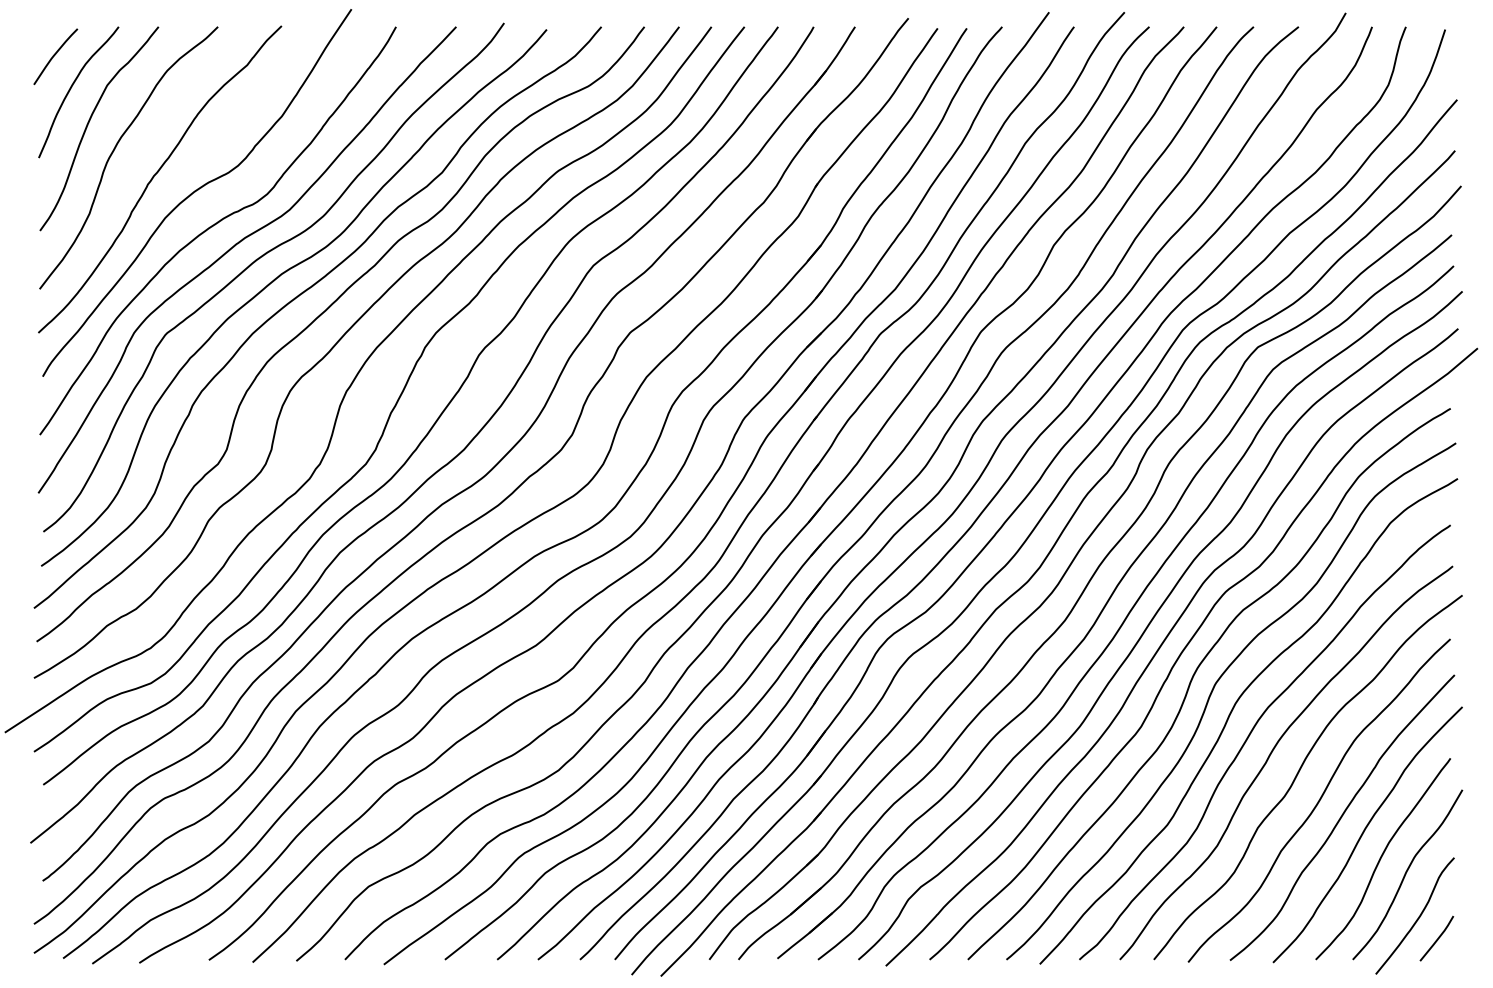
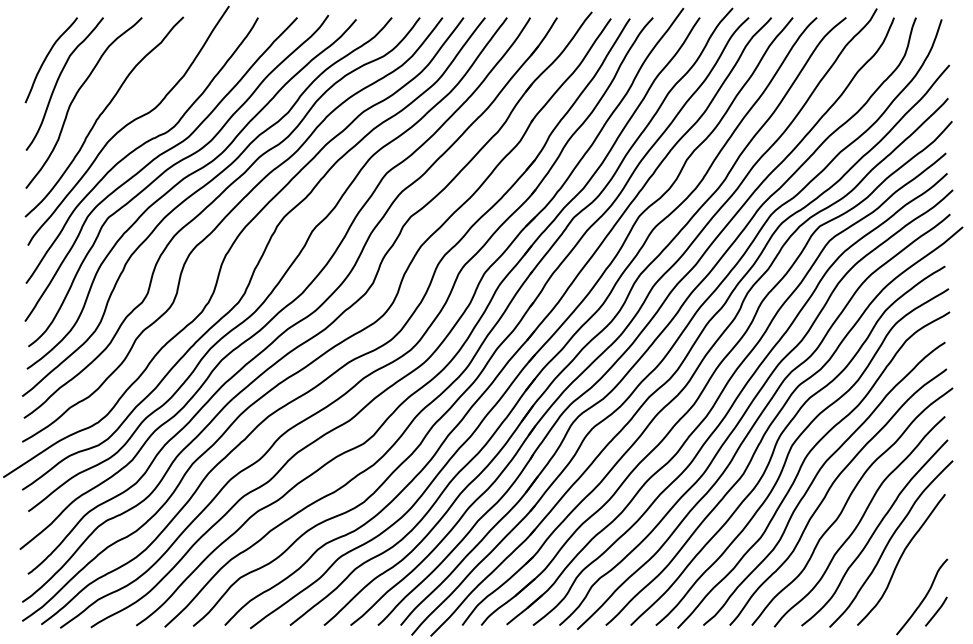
curve: (55, 55) -> (36, 36), removed
curve: (1407, 872) -> (917, 568), removed

